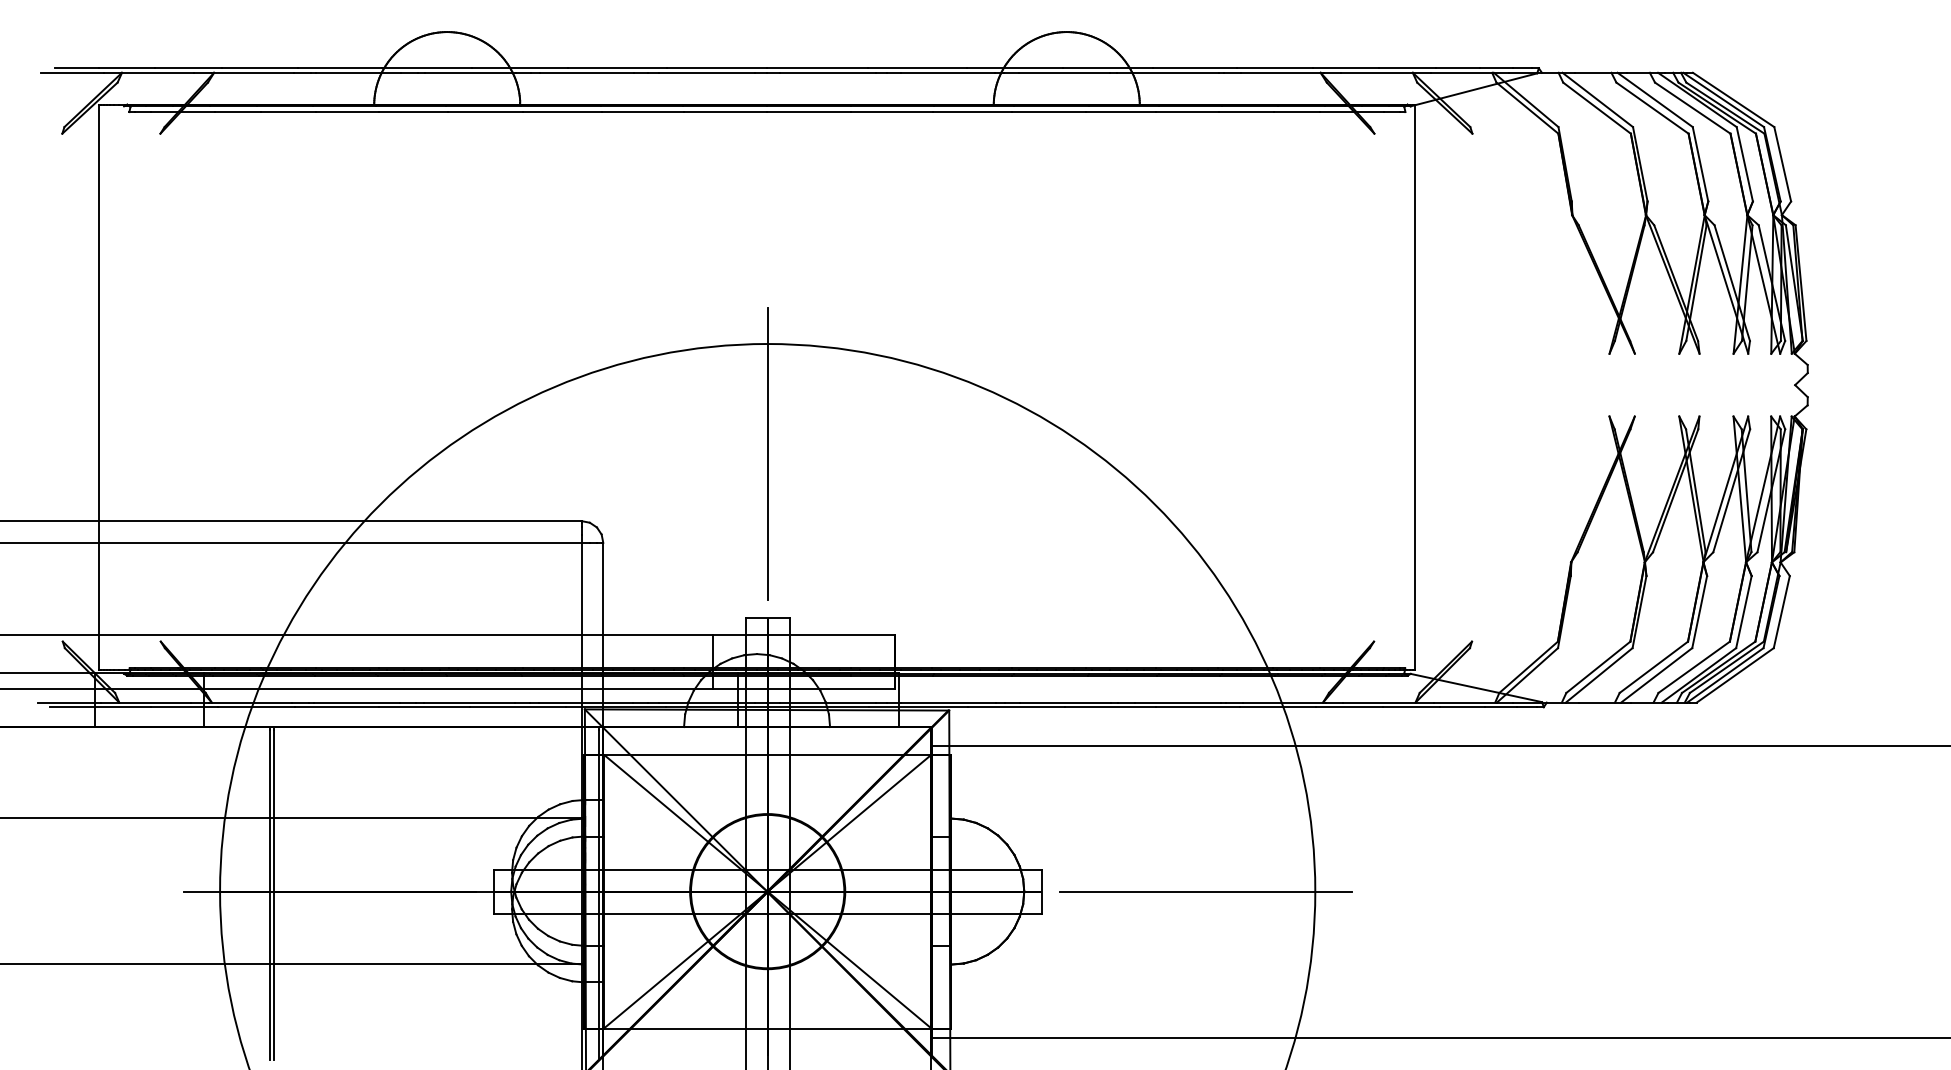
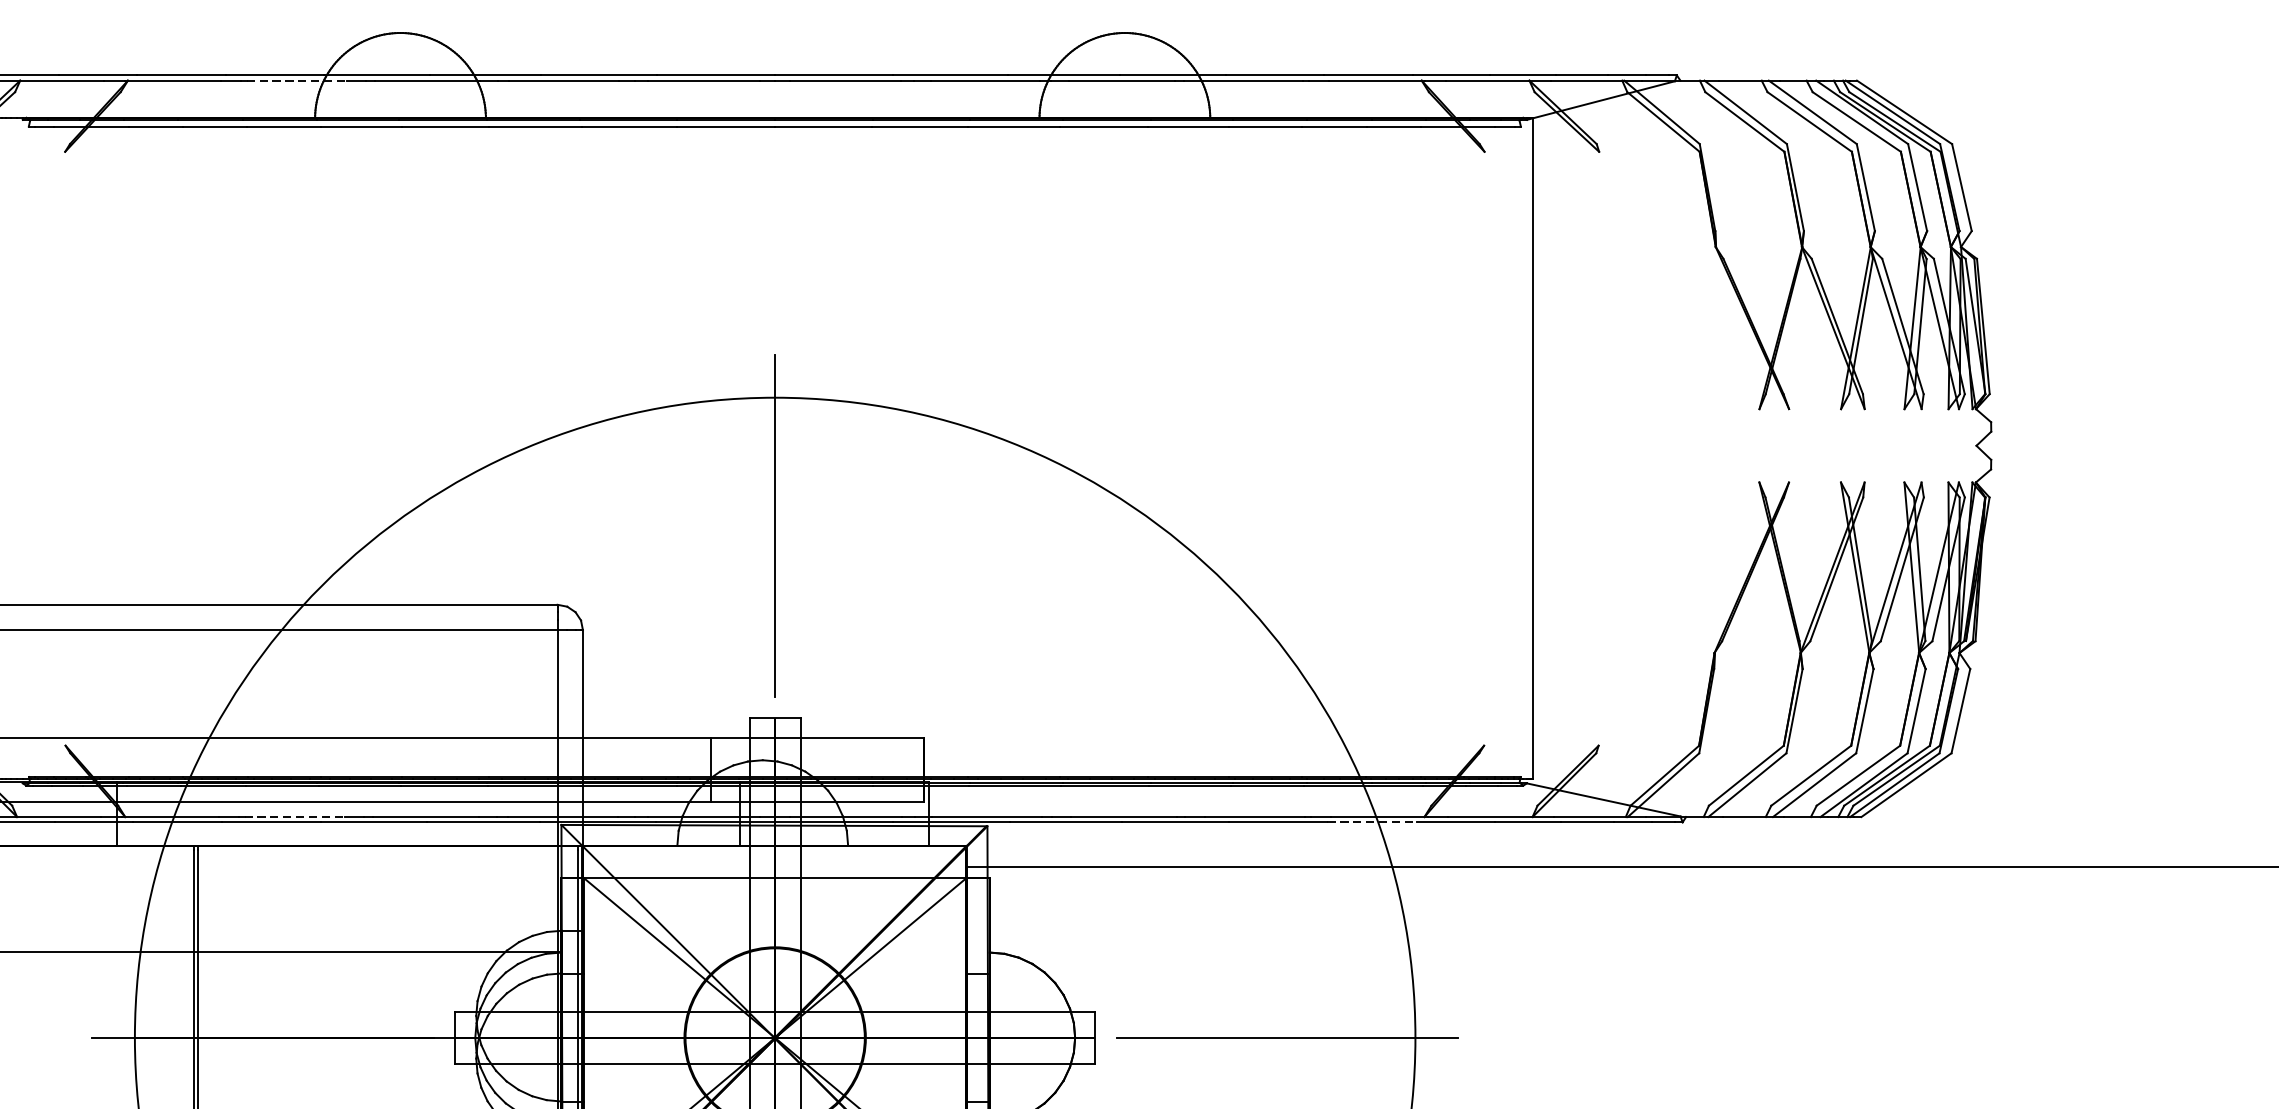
line: (358, 72) -> (296, 80), solid -> dashed
line: (357, 702) -> (295, 816), solid -> dashed
line: (1278, 707) -> (1372, 822), solid -> dashed

